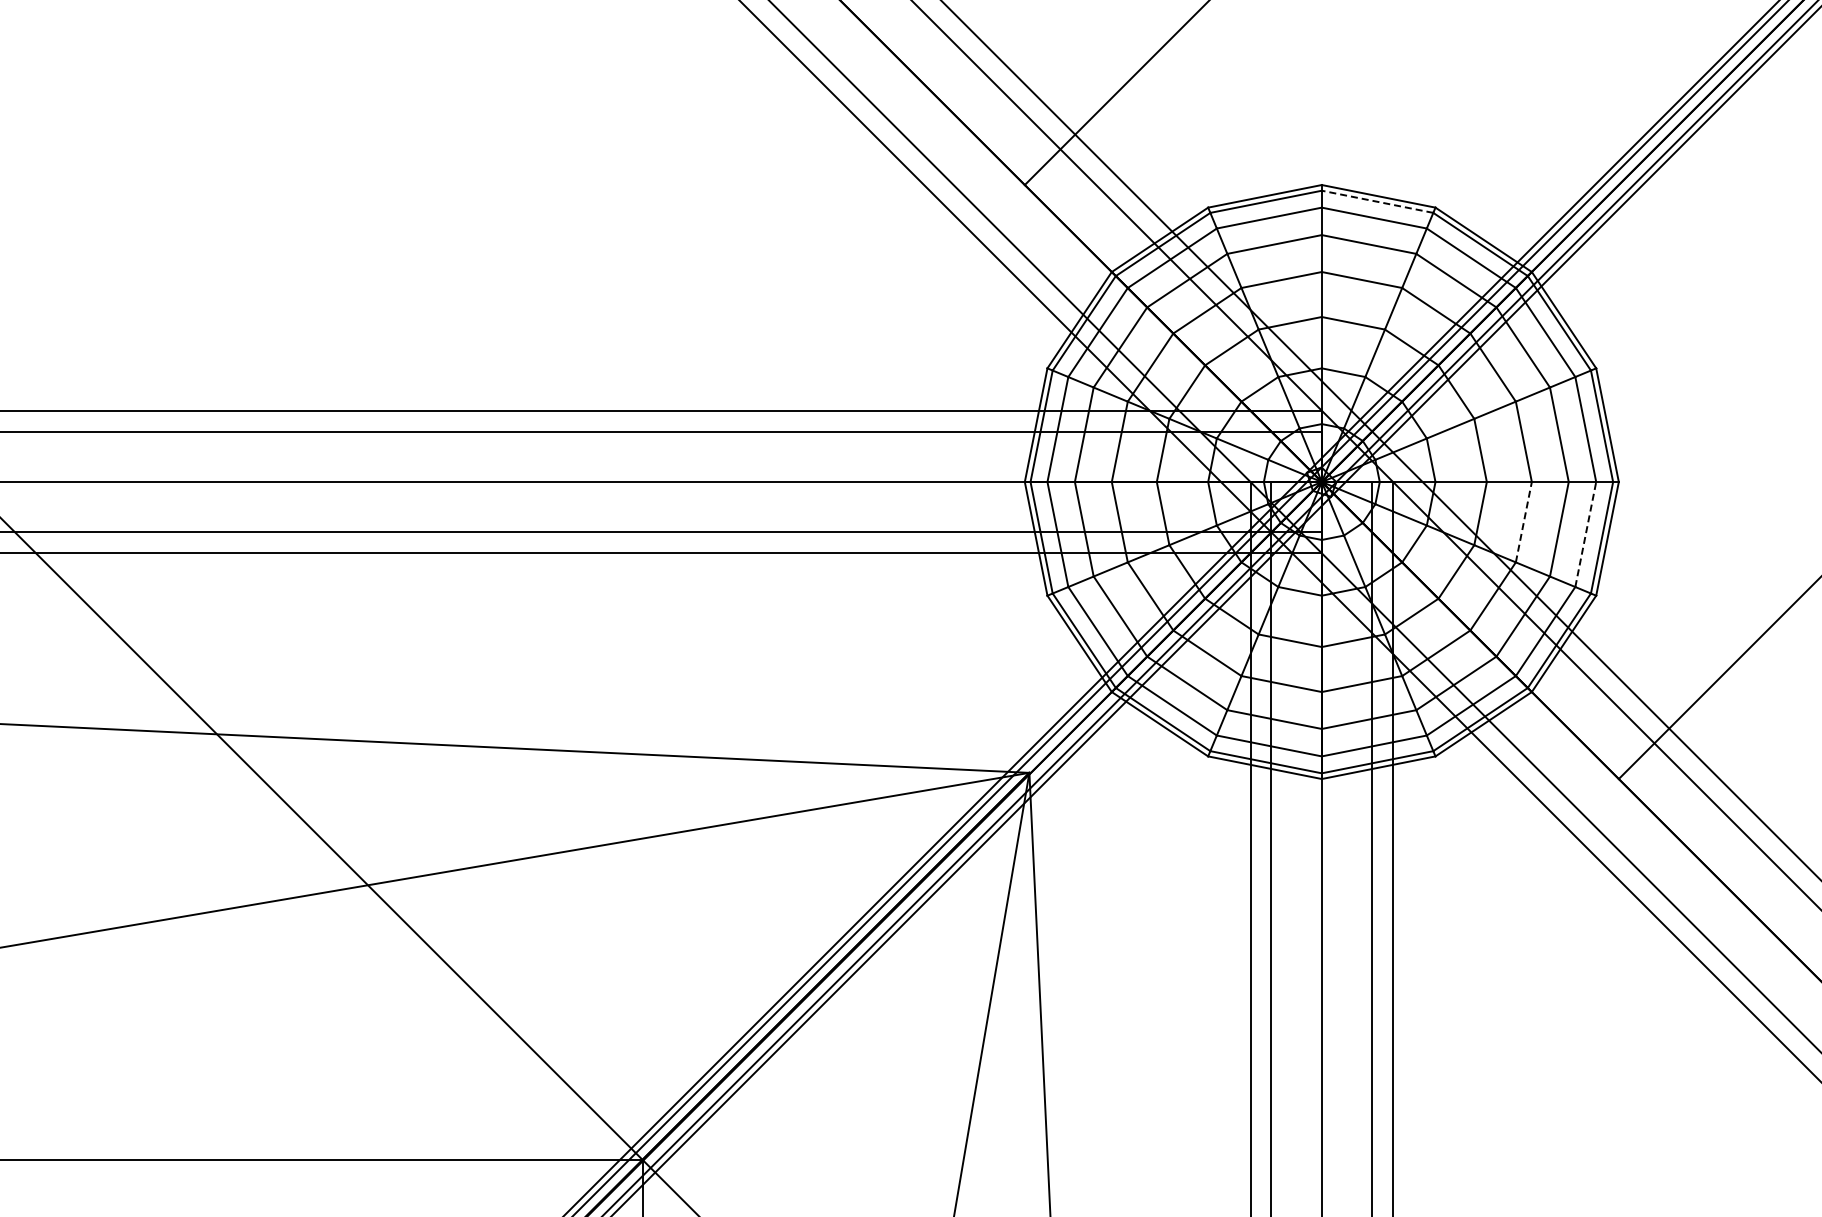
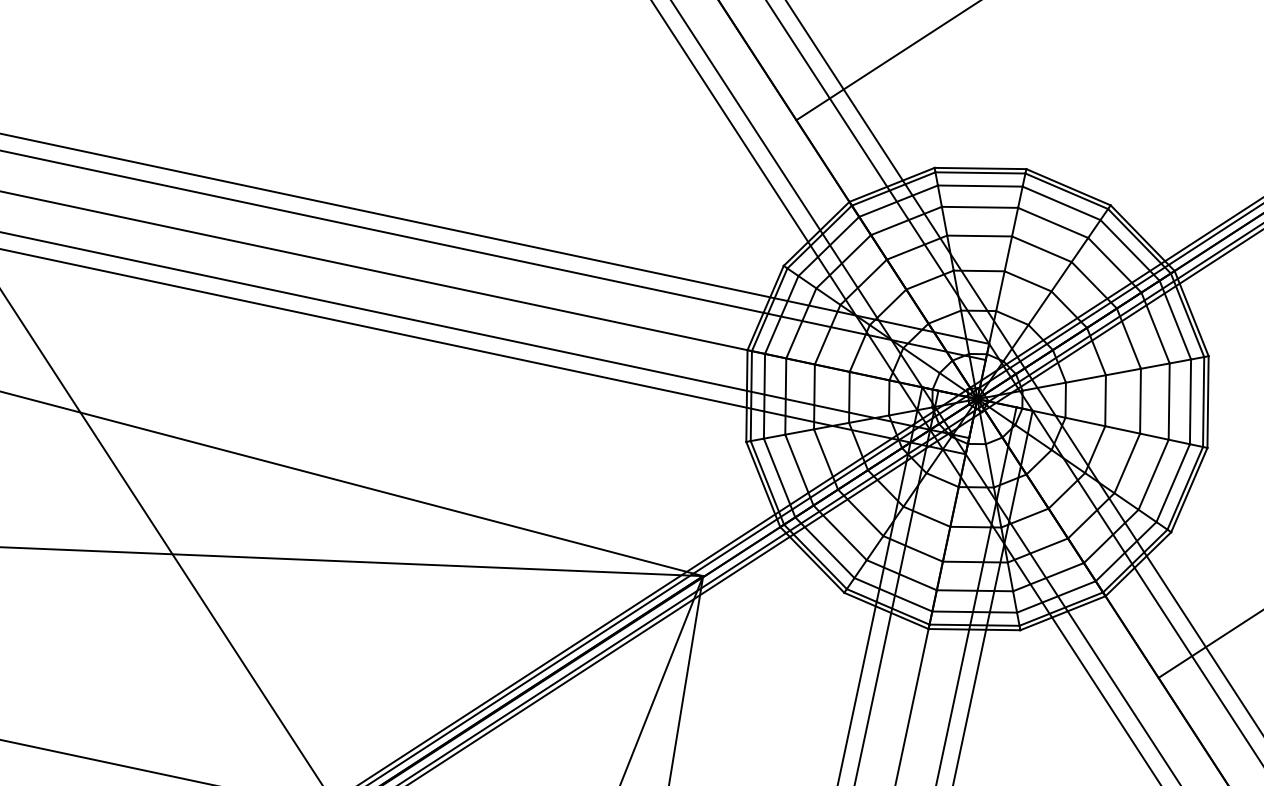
line: (1377, 201) -> (1066, 191), dashed -> solid
line: (1523, 522) -> (1126, 463), dashed -> solid
line: (1585, 534) -> (1173, 483), dashed -> solid

